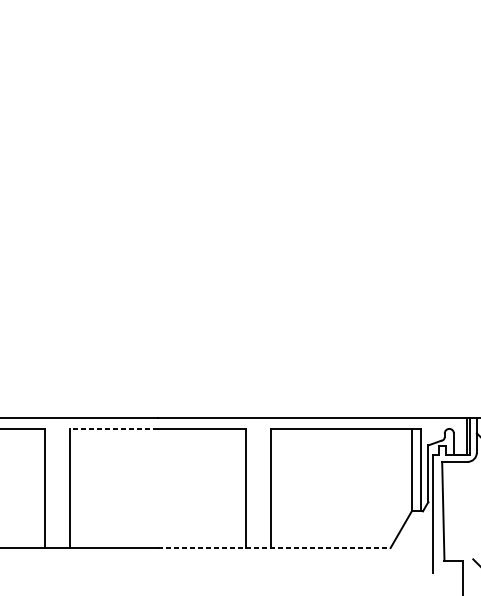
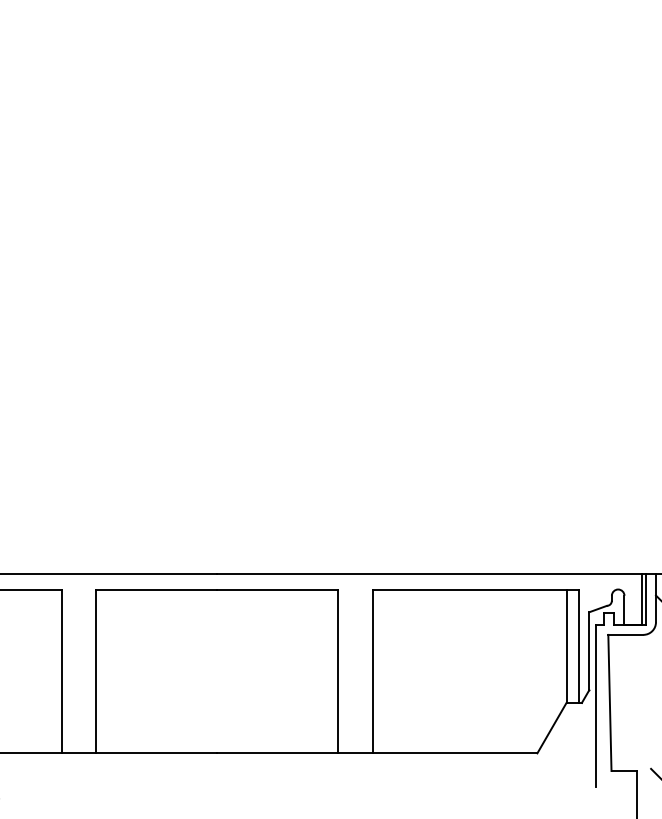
line: (113, 428) -> (156, 589), dashed -> solid
line: (274, 548) -> (377, 753), dashed -> solid

